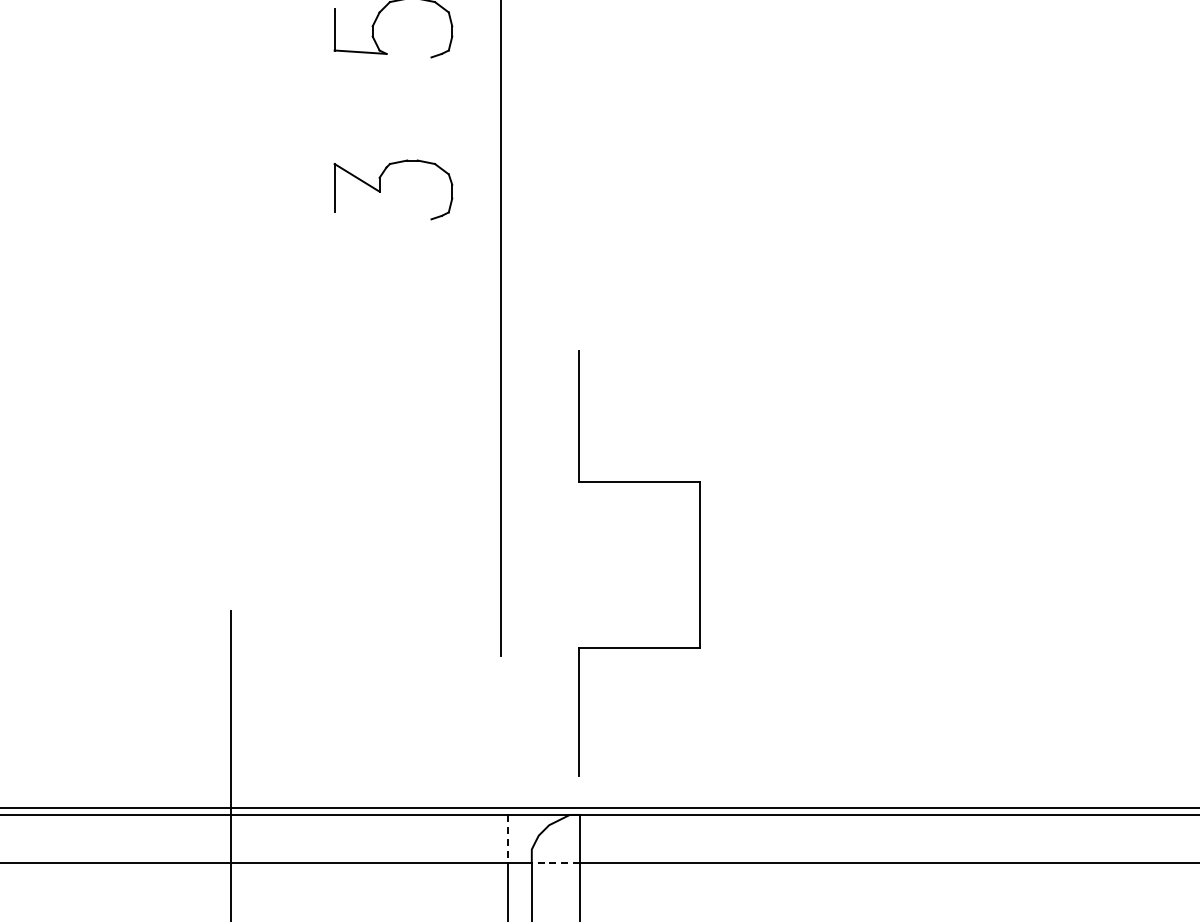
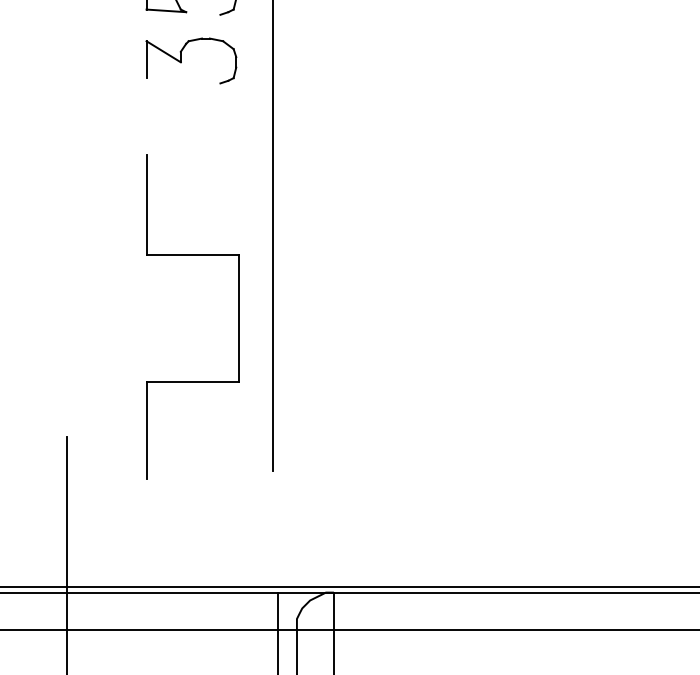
part: (380, 189) -> (181, 60), moved
part: (699, 563) -> (238, 316), moved
line: (507, 839) -> (278, 611), dashed -> solid
line: (555, 863) -> (315, 629), dashed -> solid

